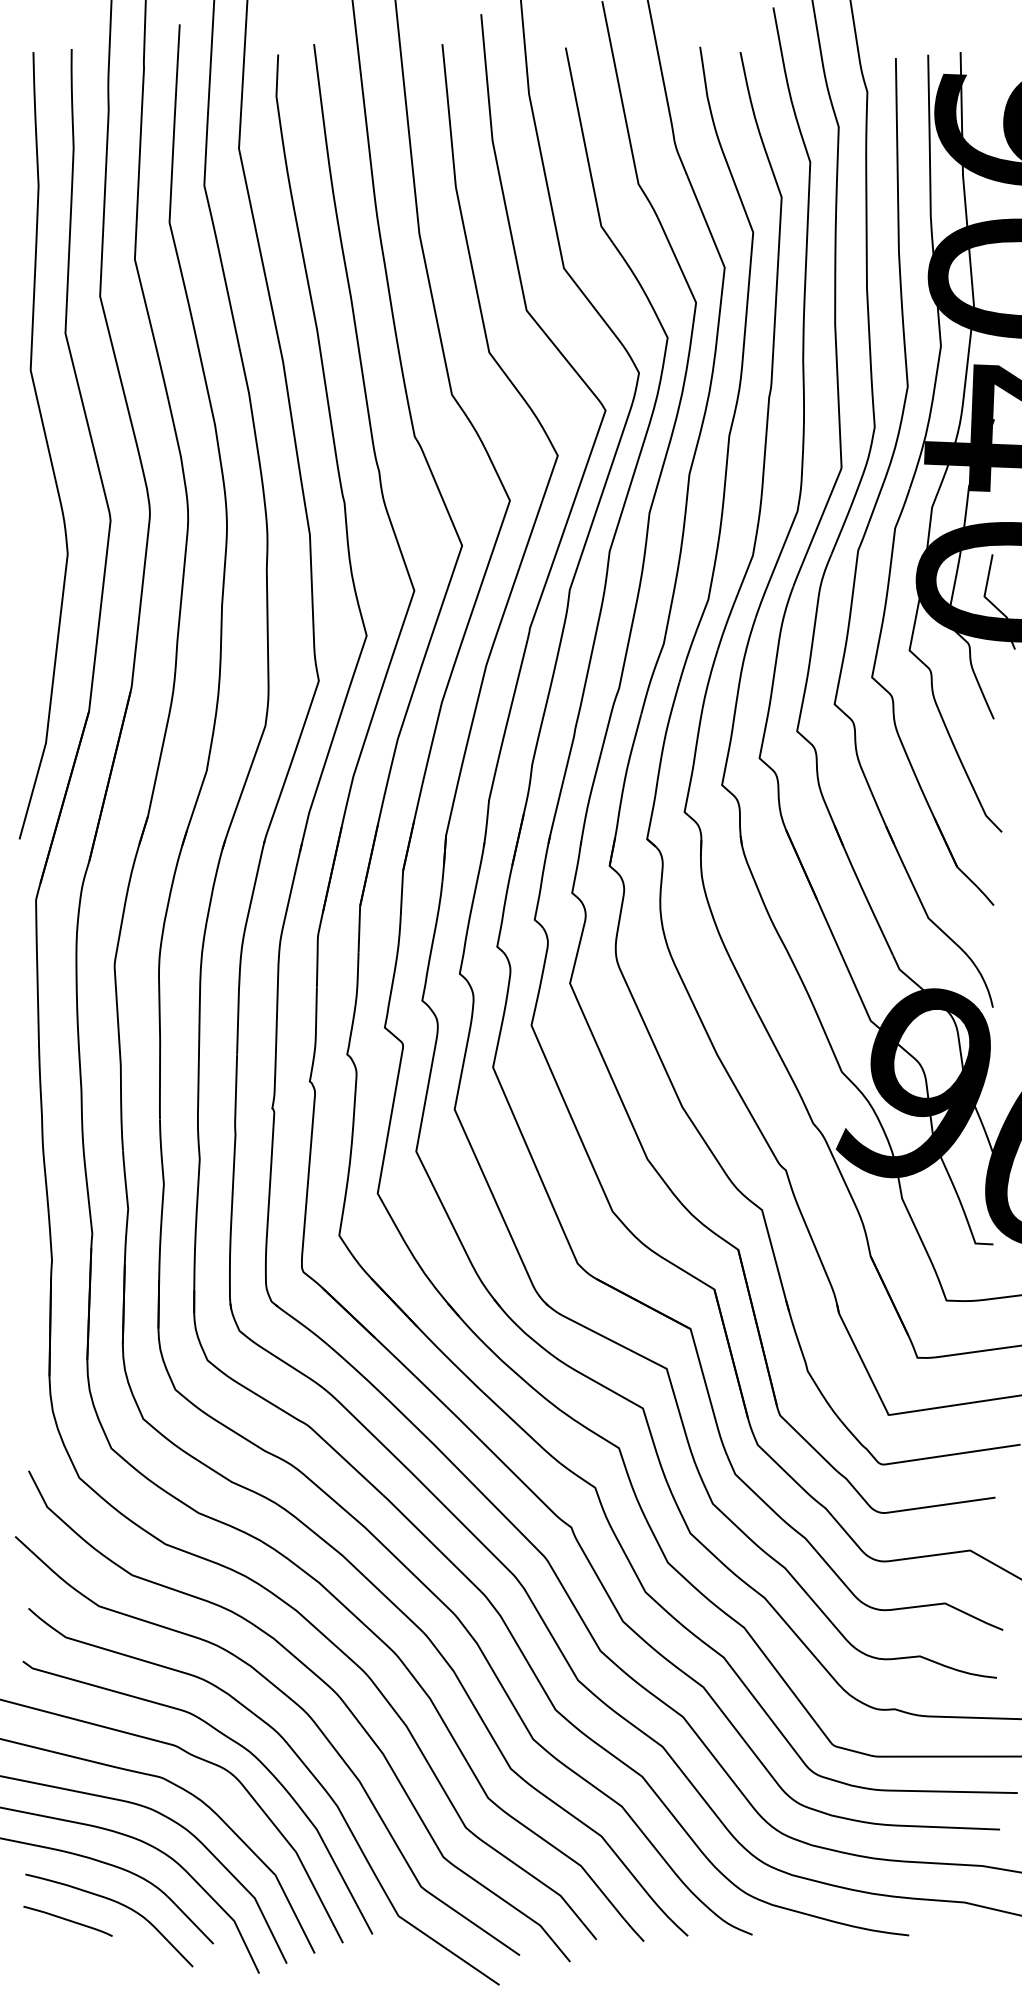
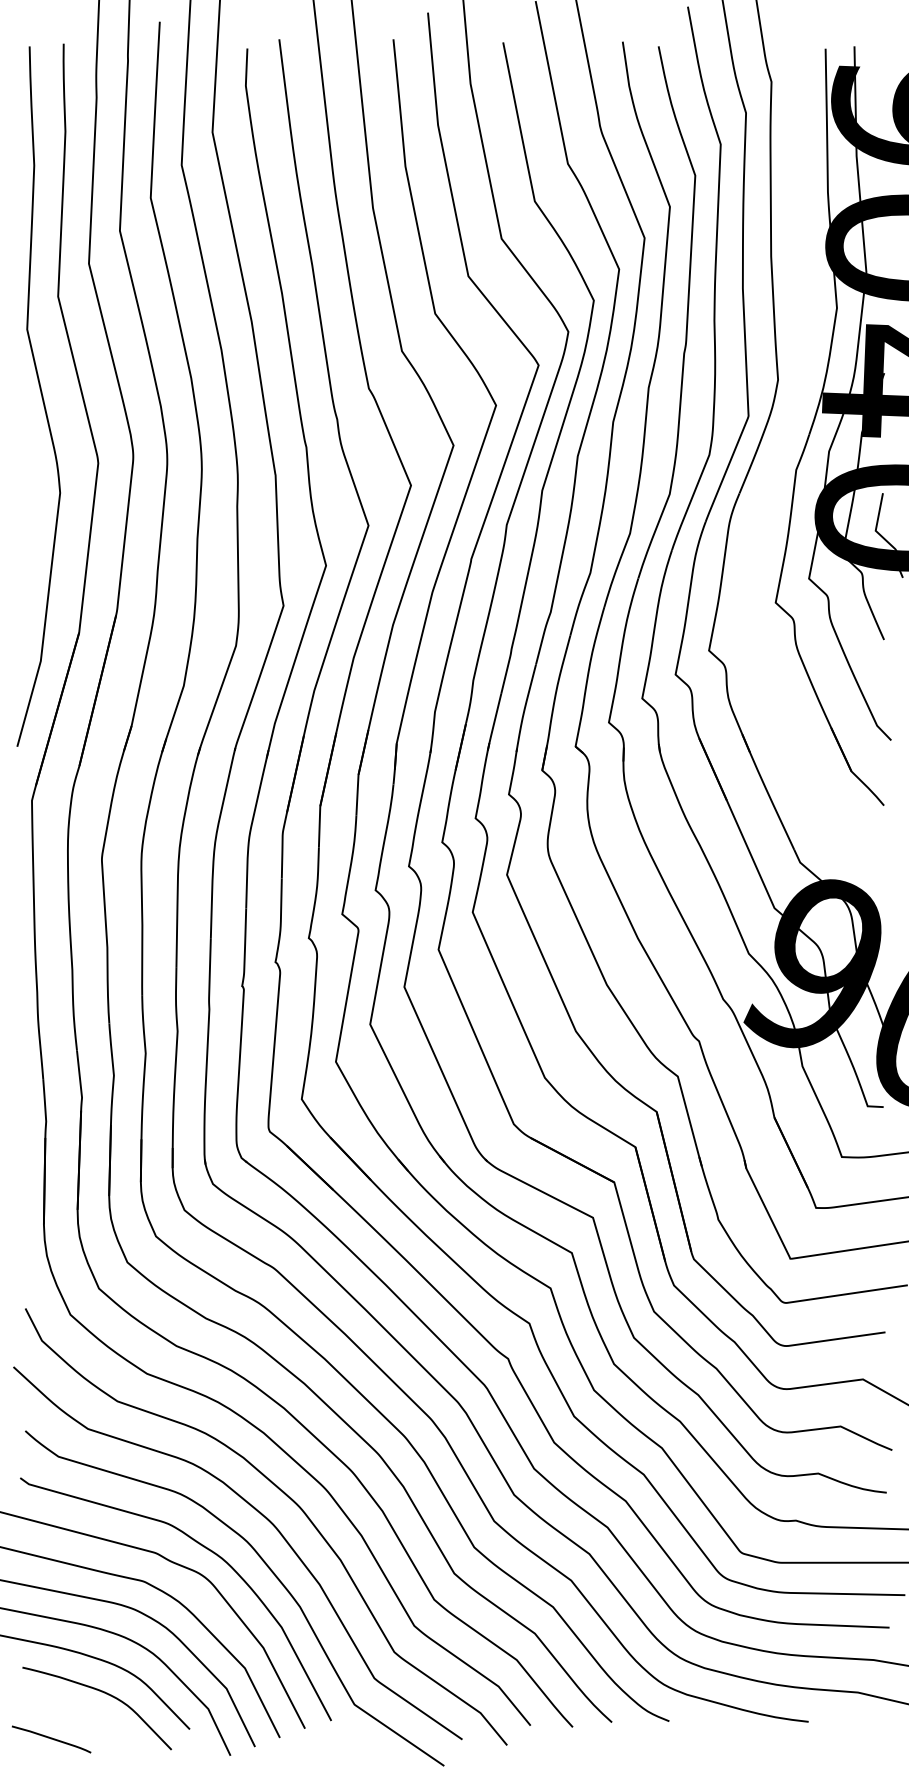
part: (871, 519) -> (775, 462), removed
curve: (67, 1920) -> (51, 1738), moved

